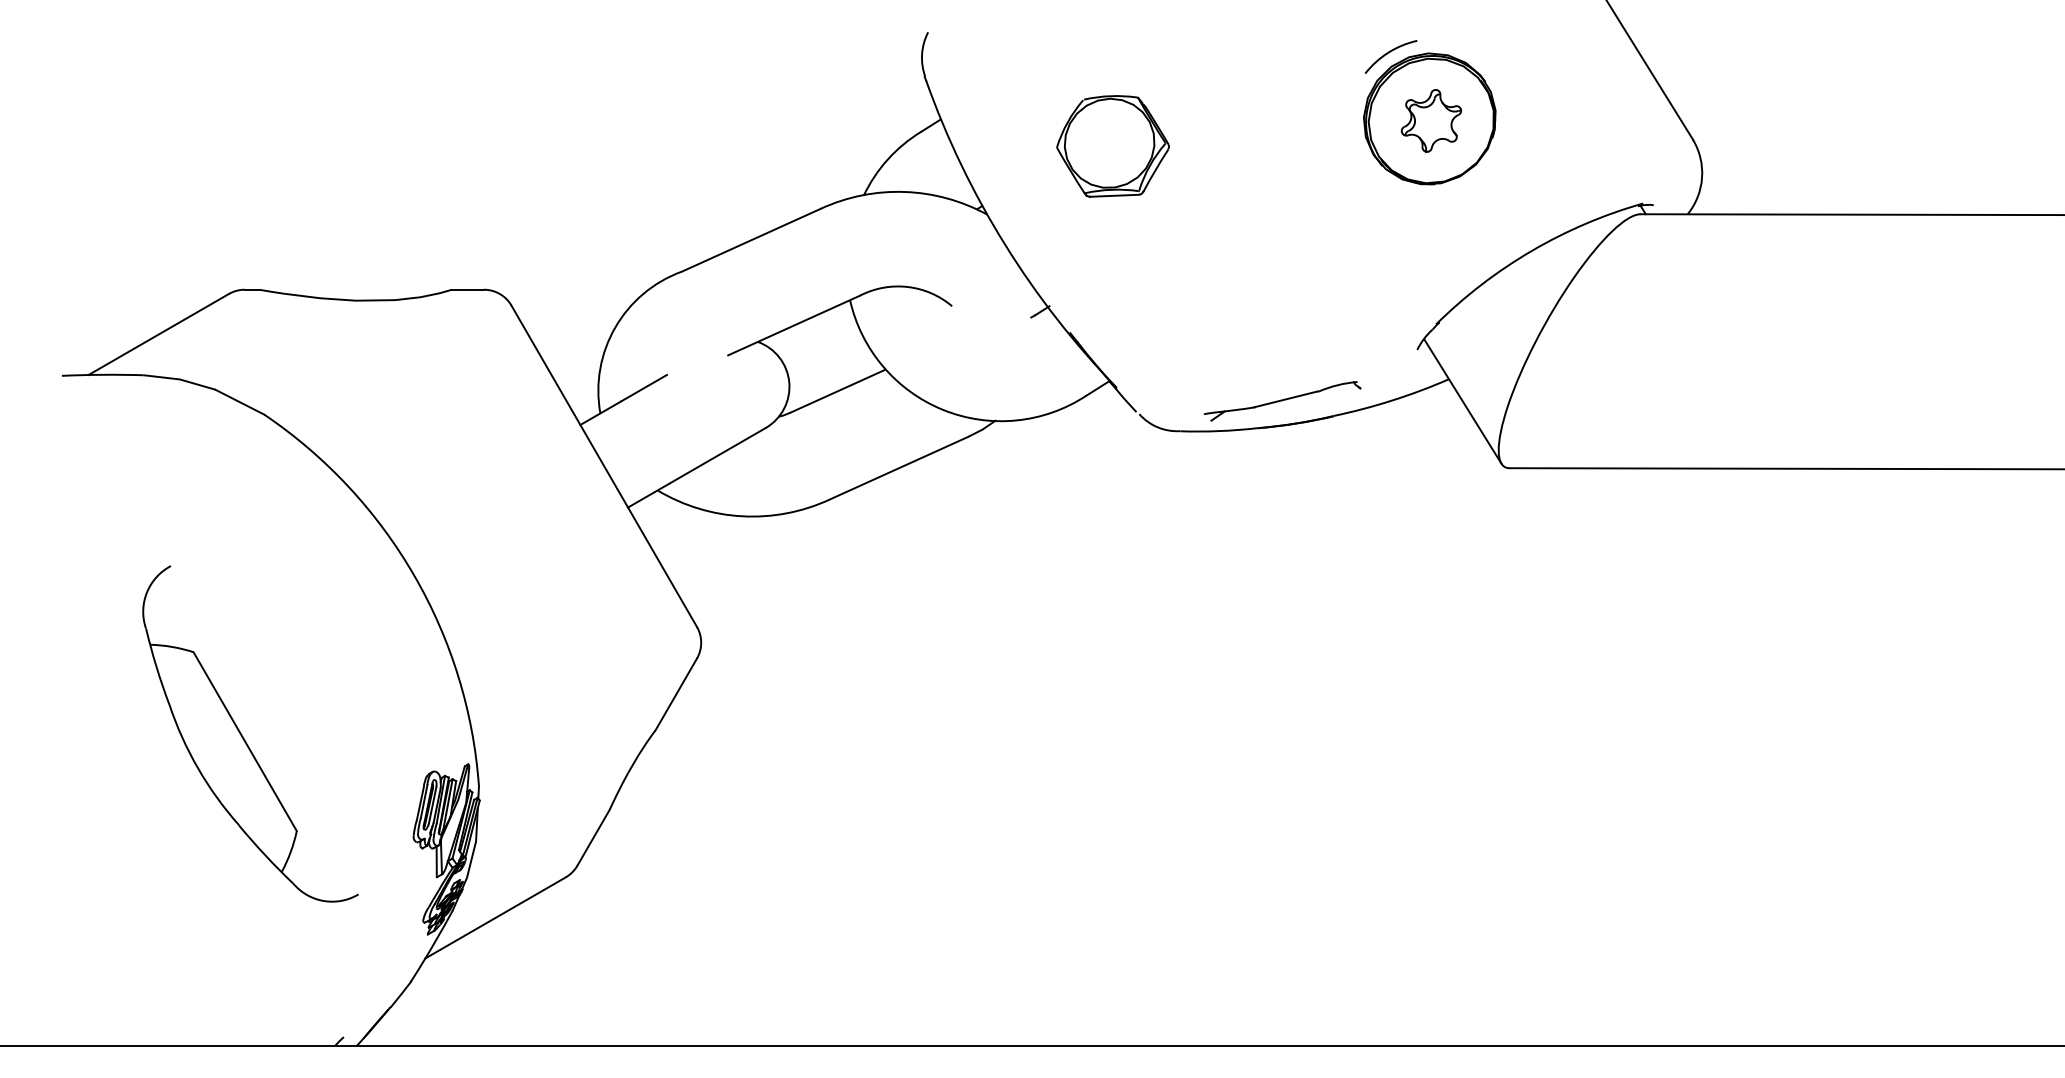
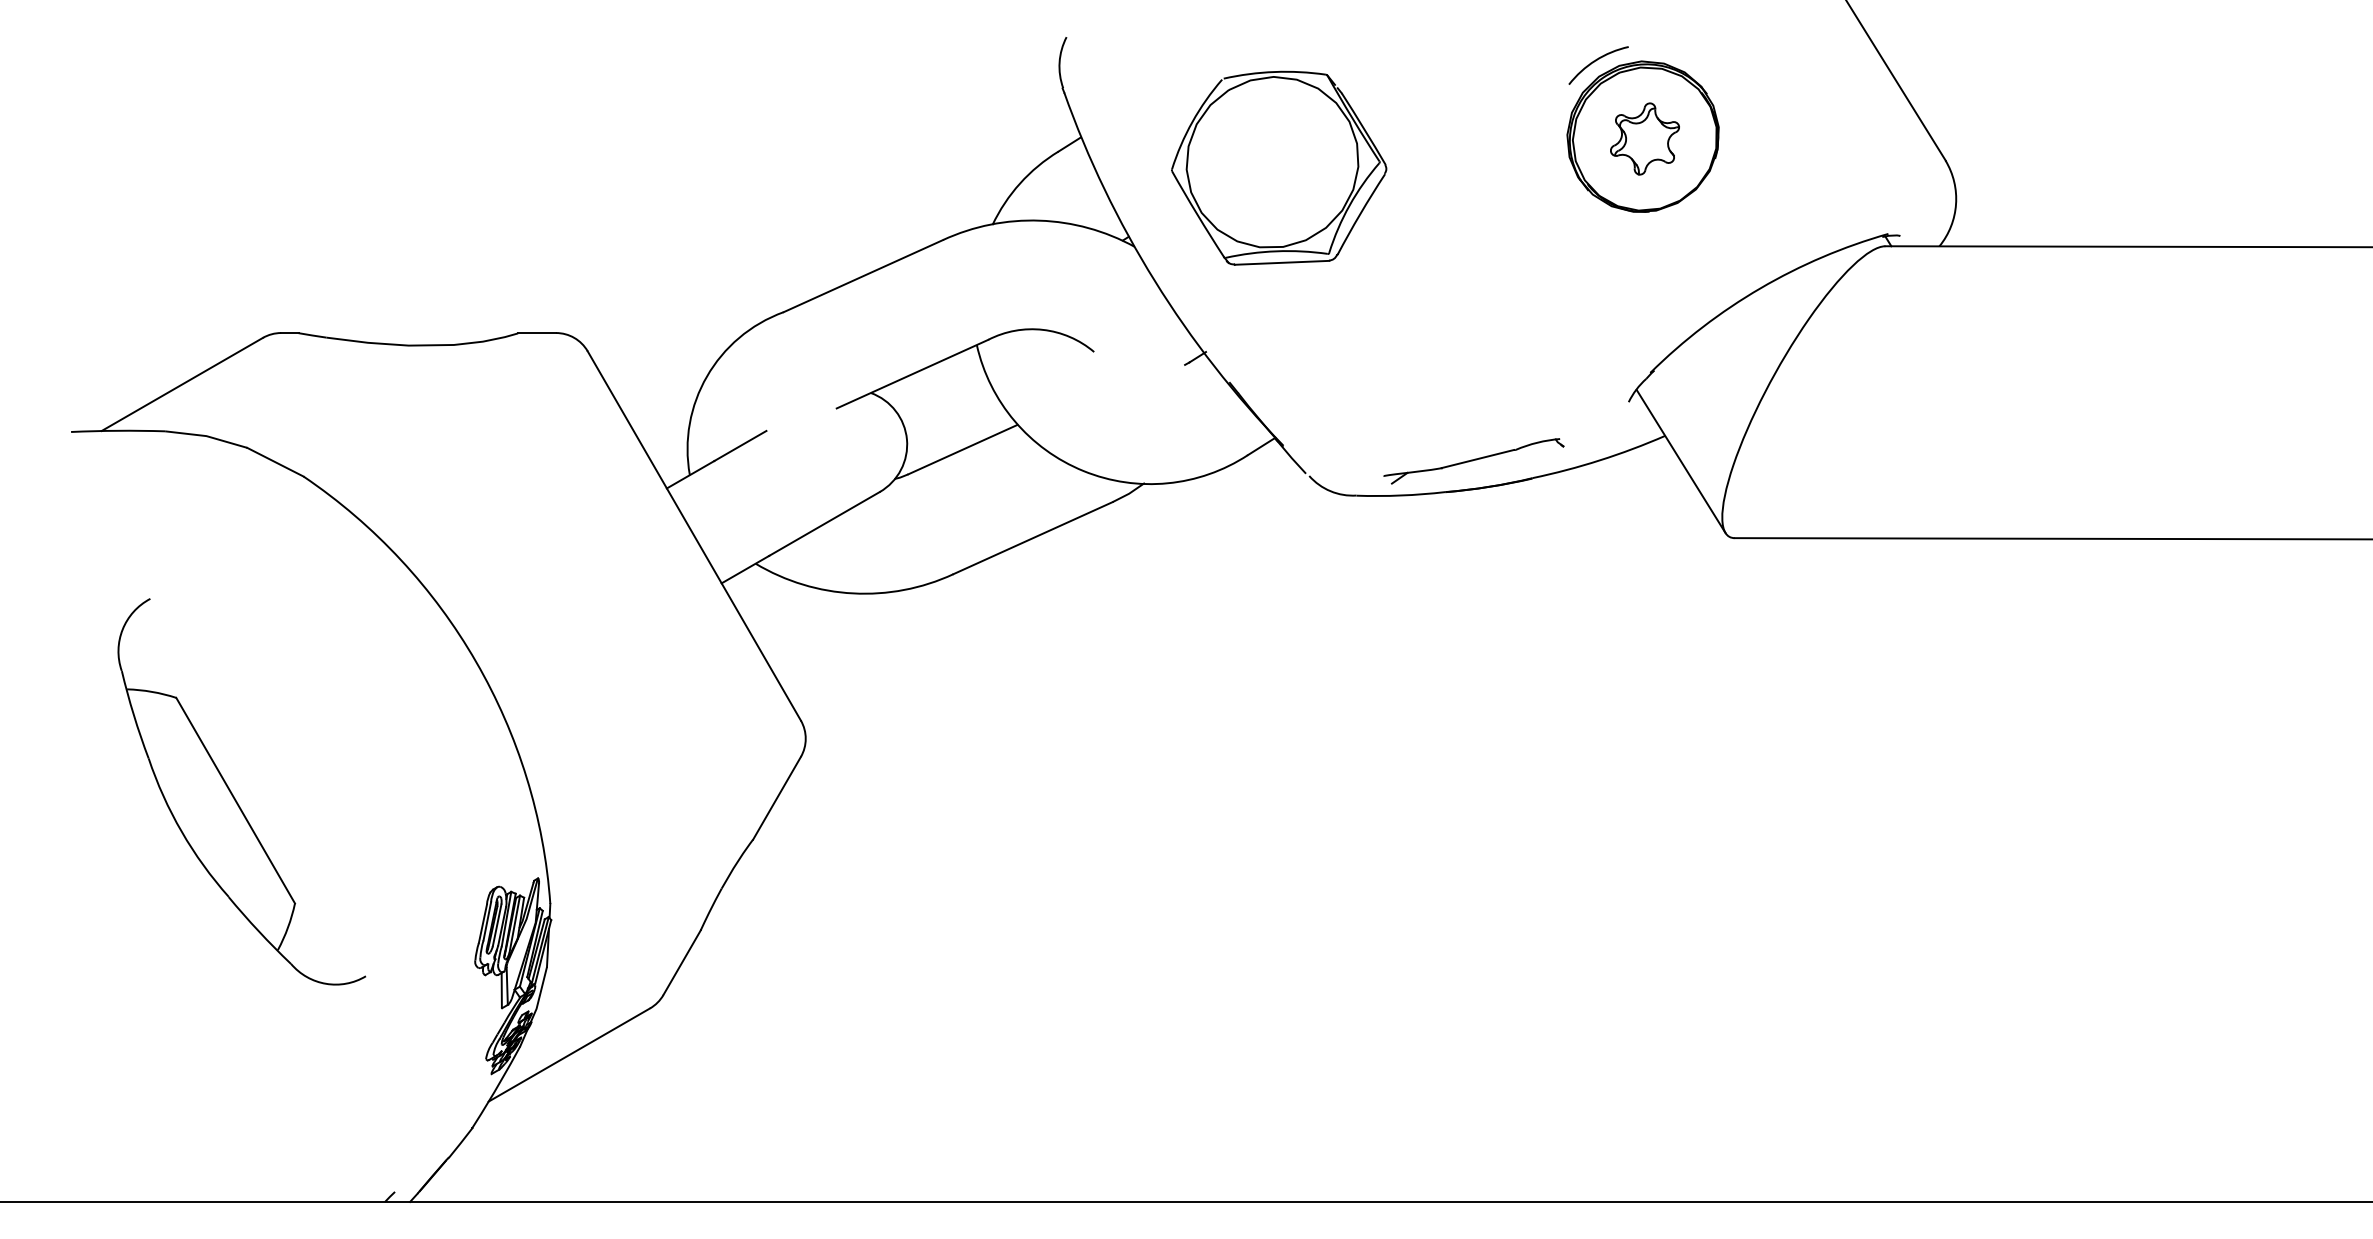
part: (1112, 146) -> (1278, 168), size x1.67
part: (243, 736) -> (233, 794), moved

